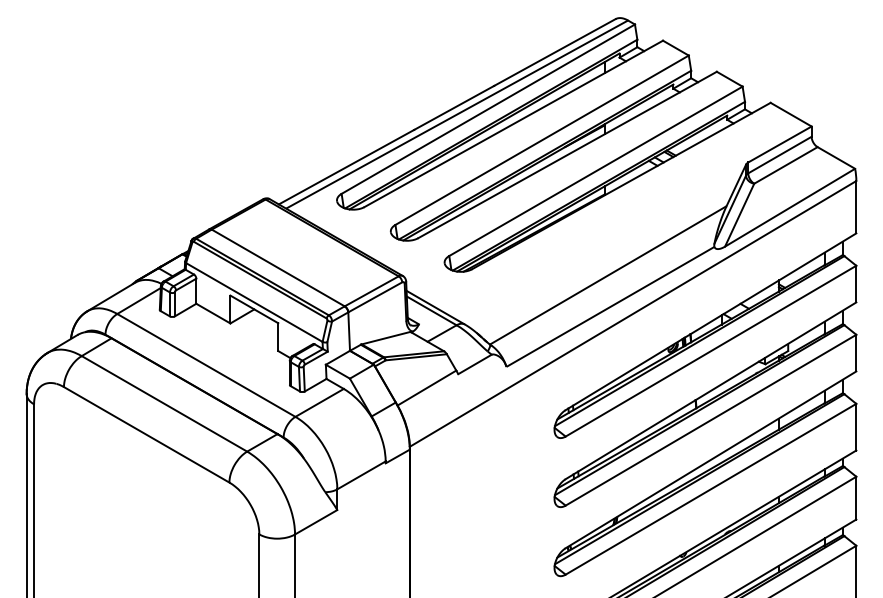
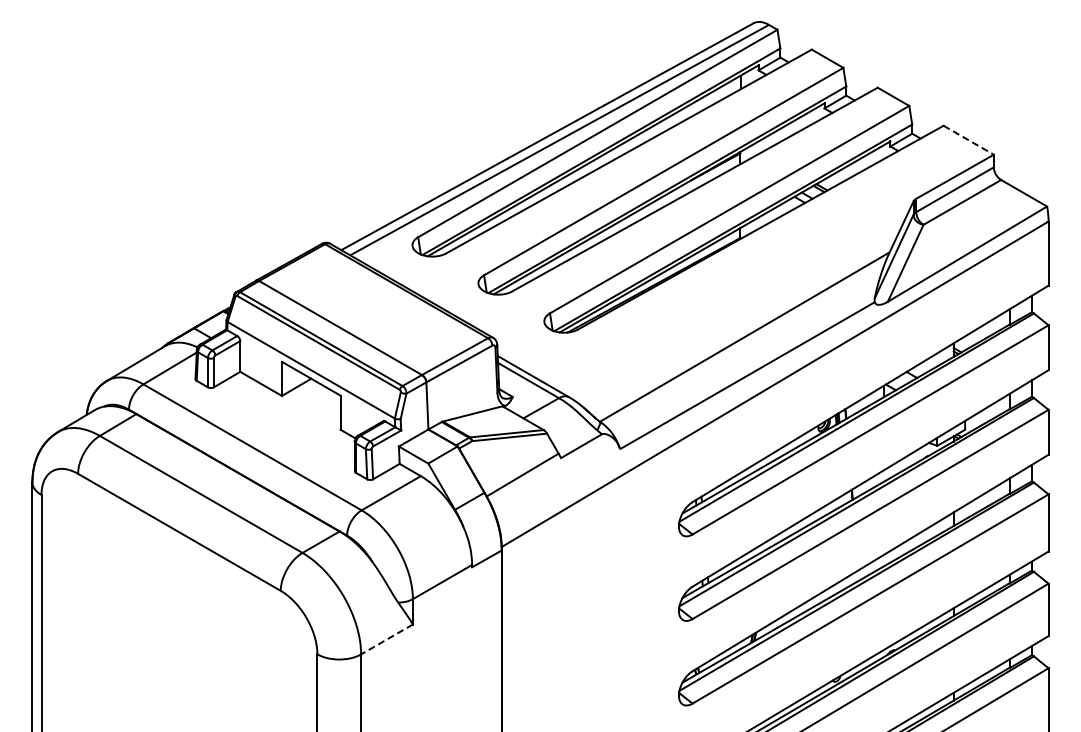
line: (790, 114) -> (968, 140), solid -> dashed
line: (316, 522) -> (387, 639), solid -> dashed

